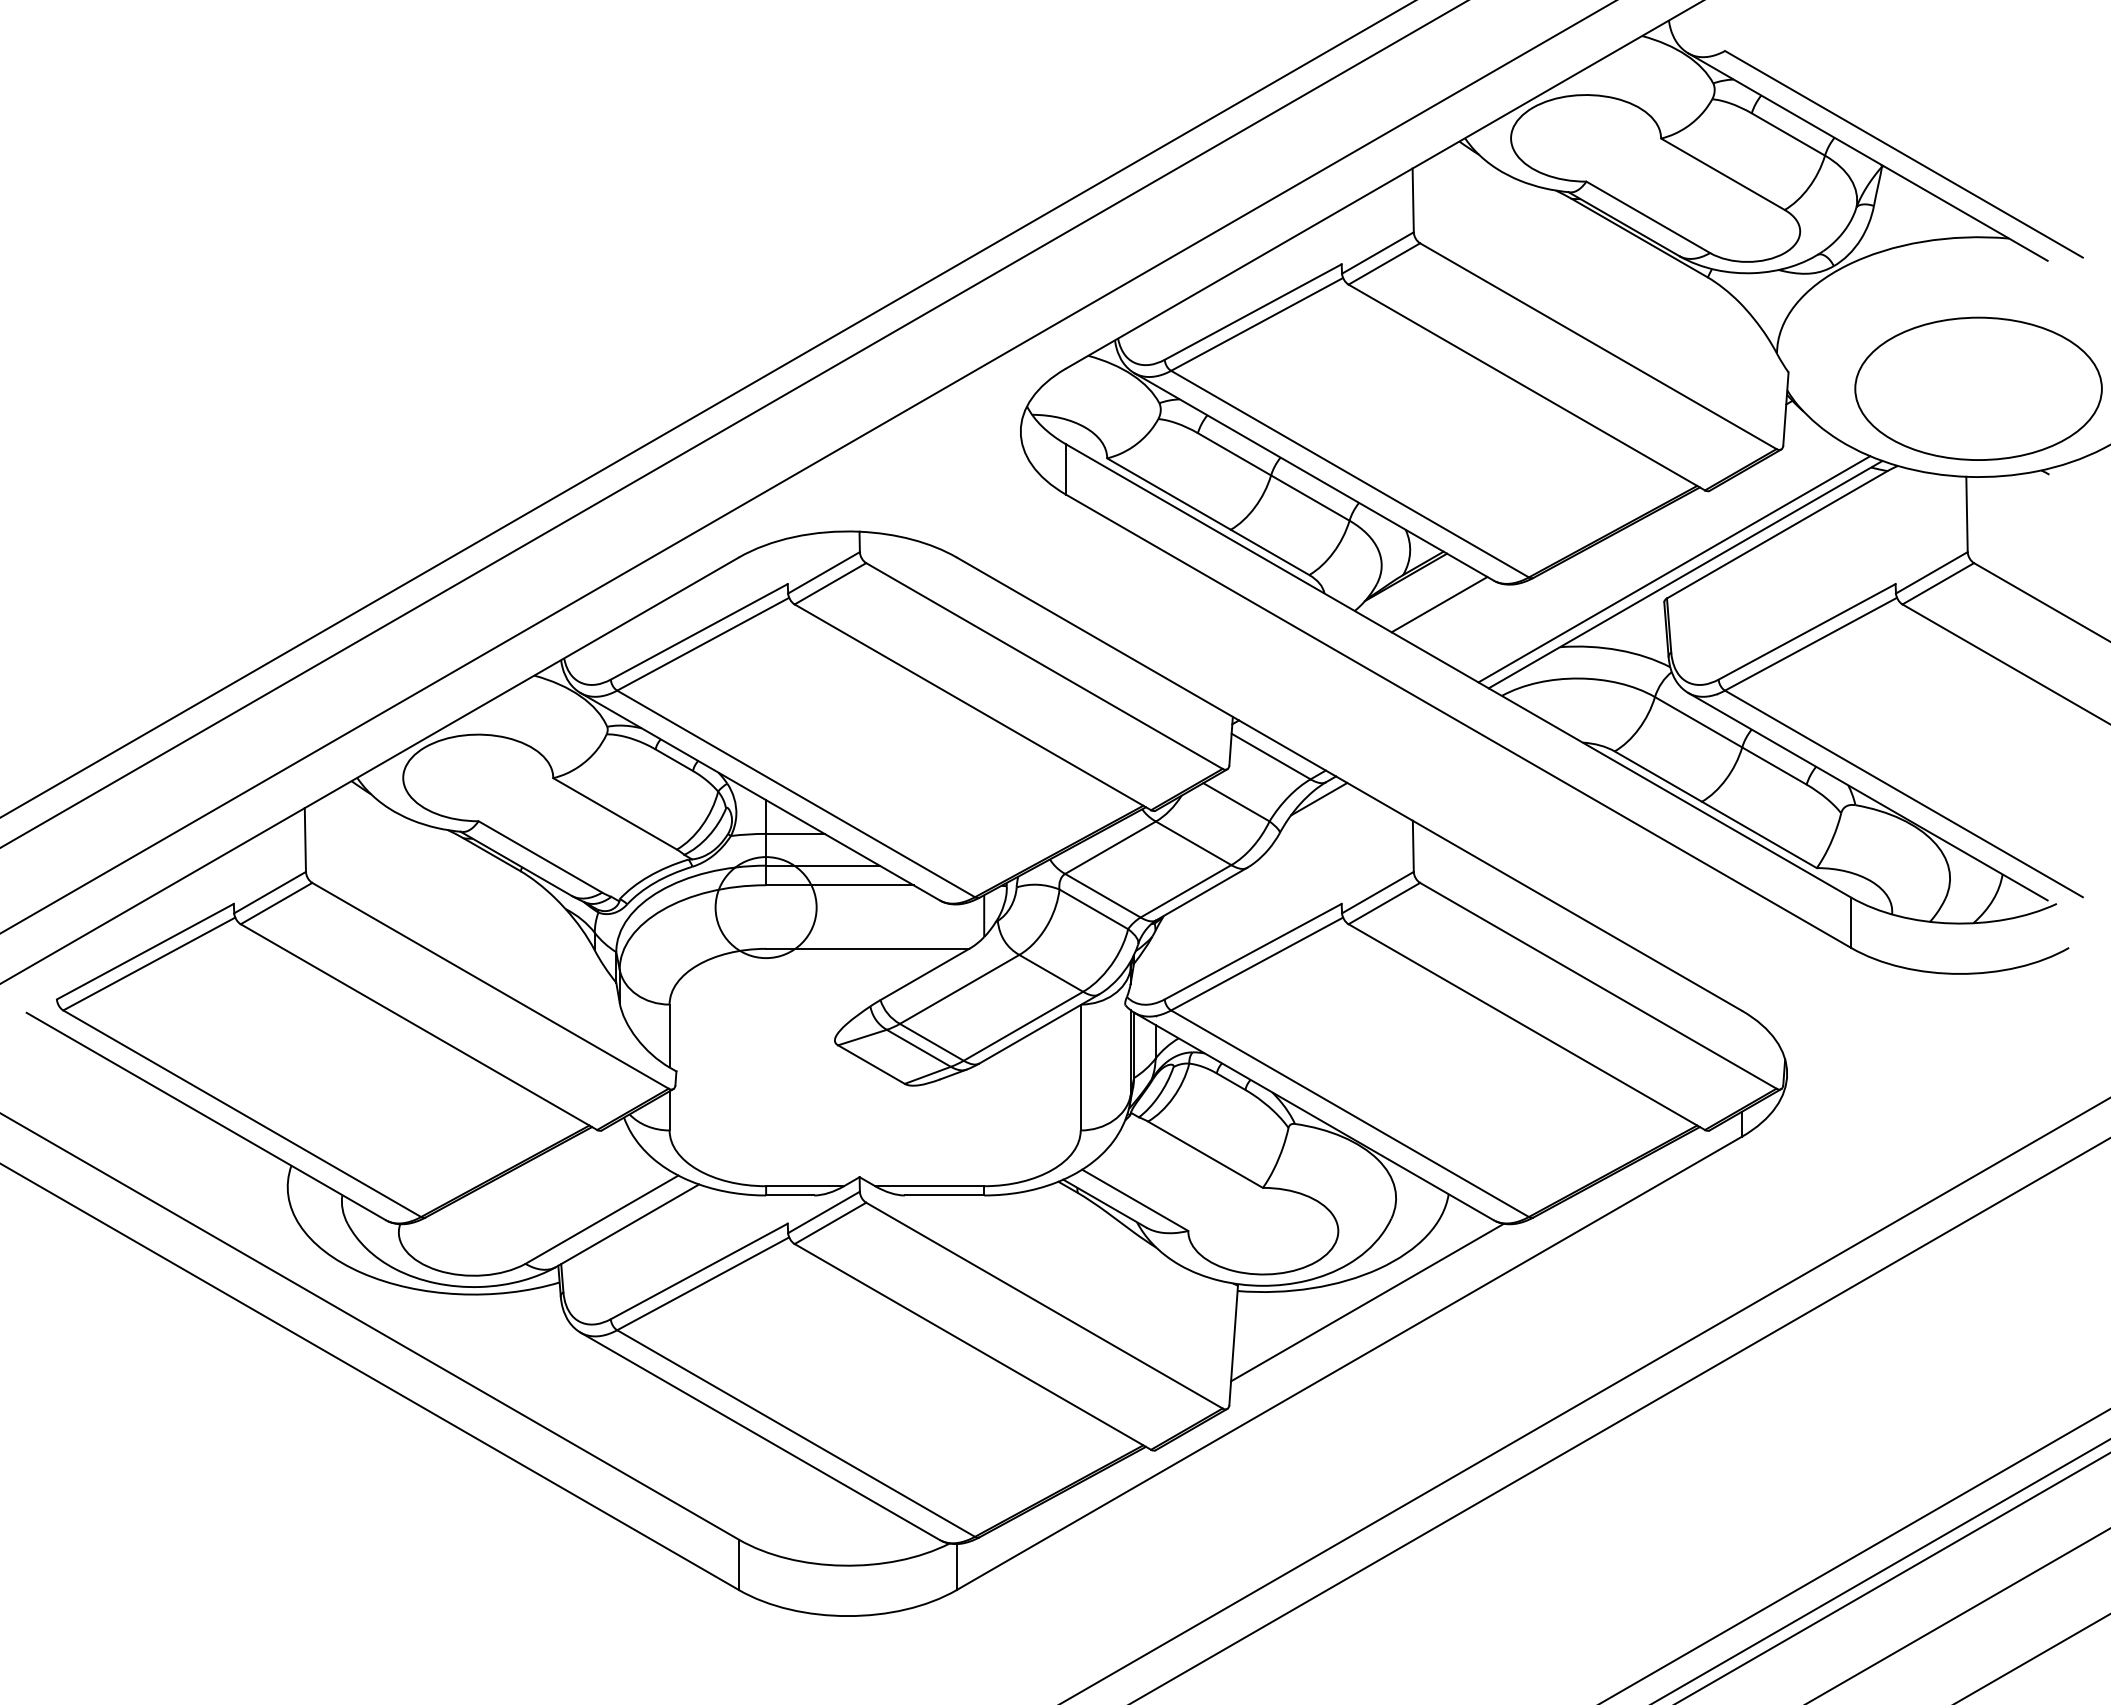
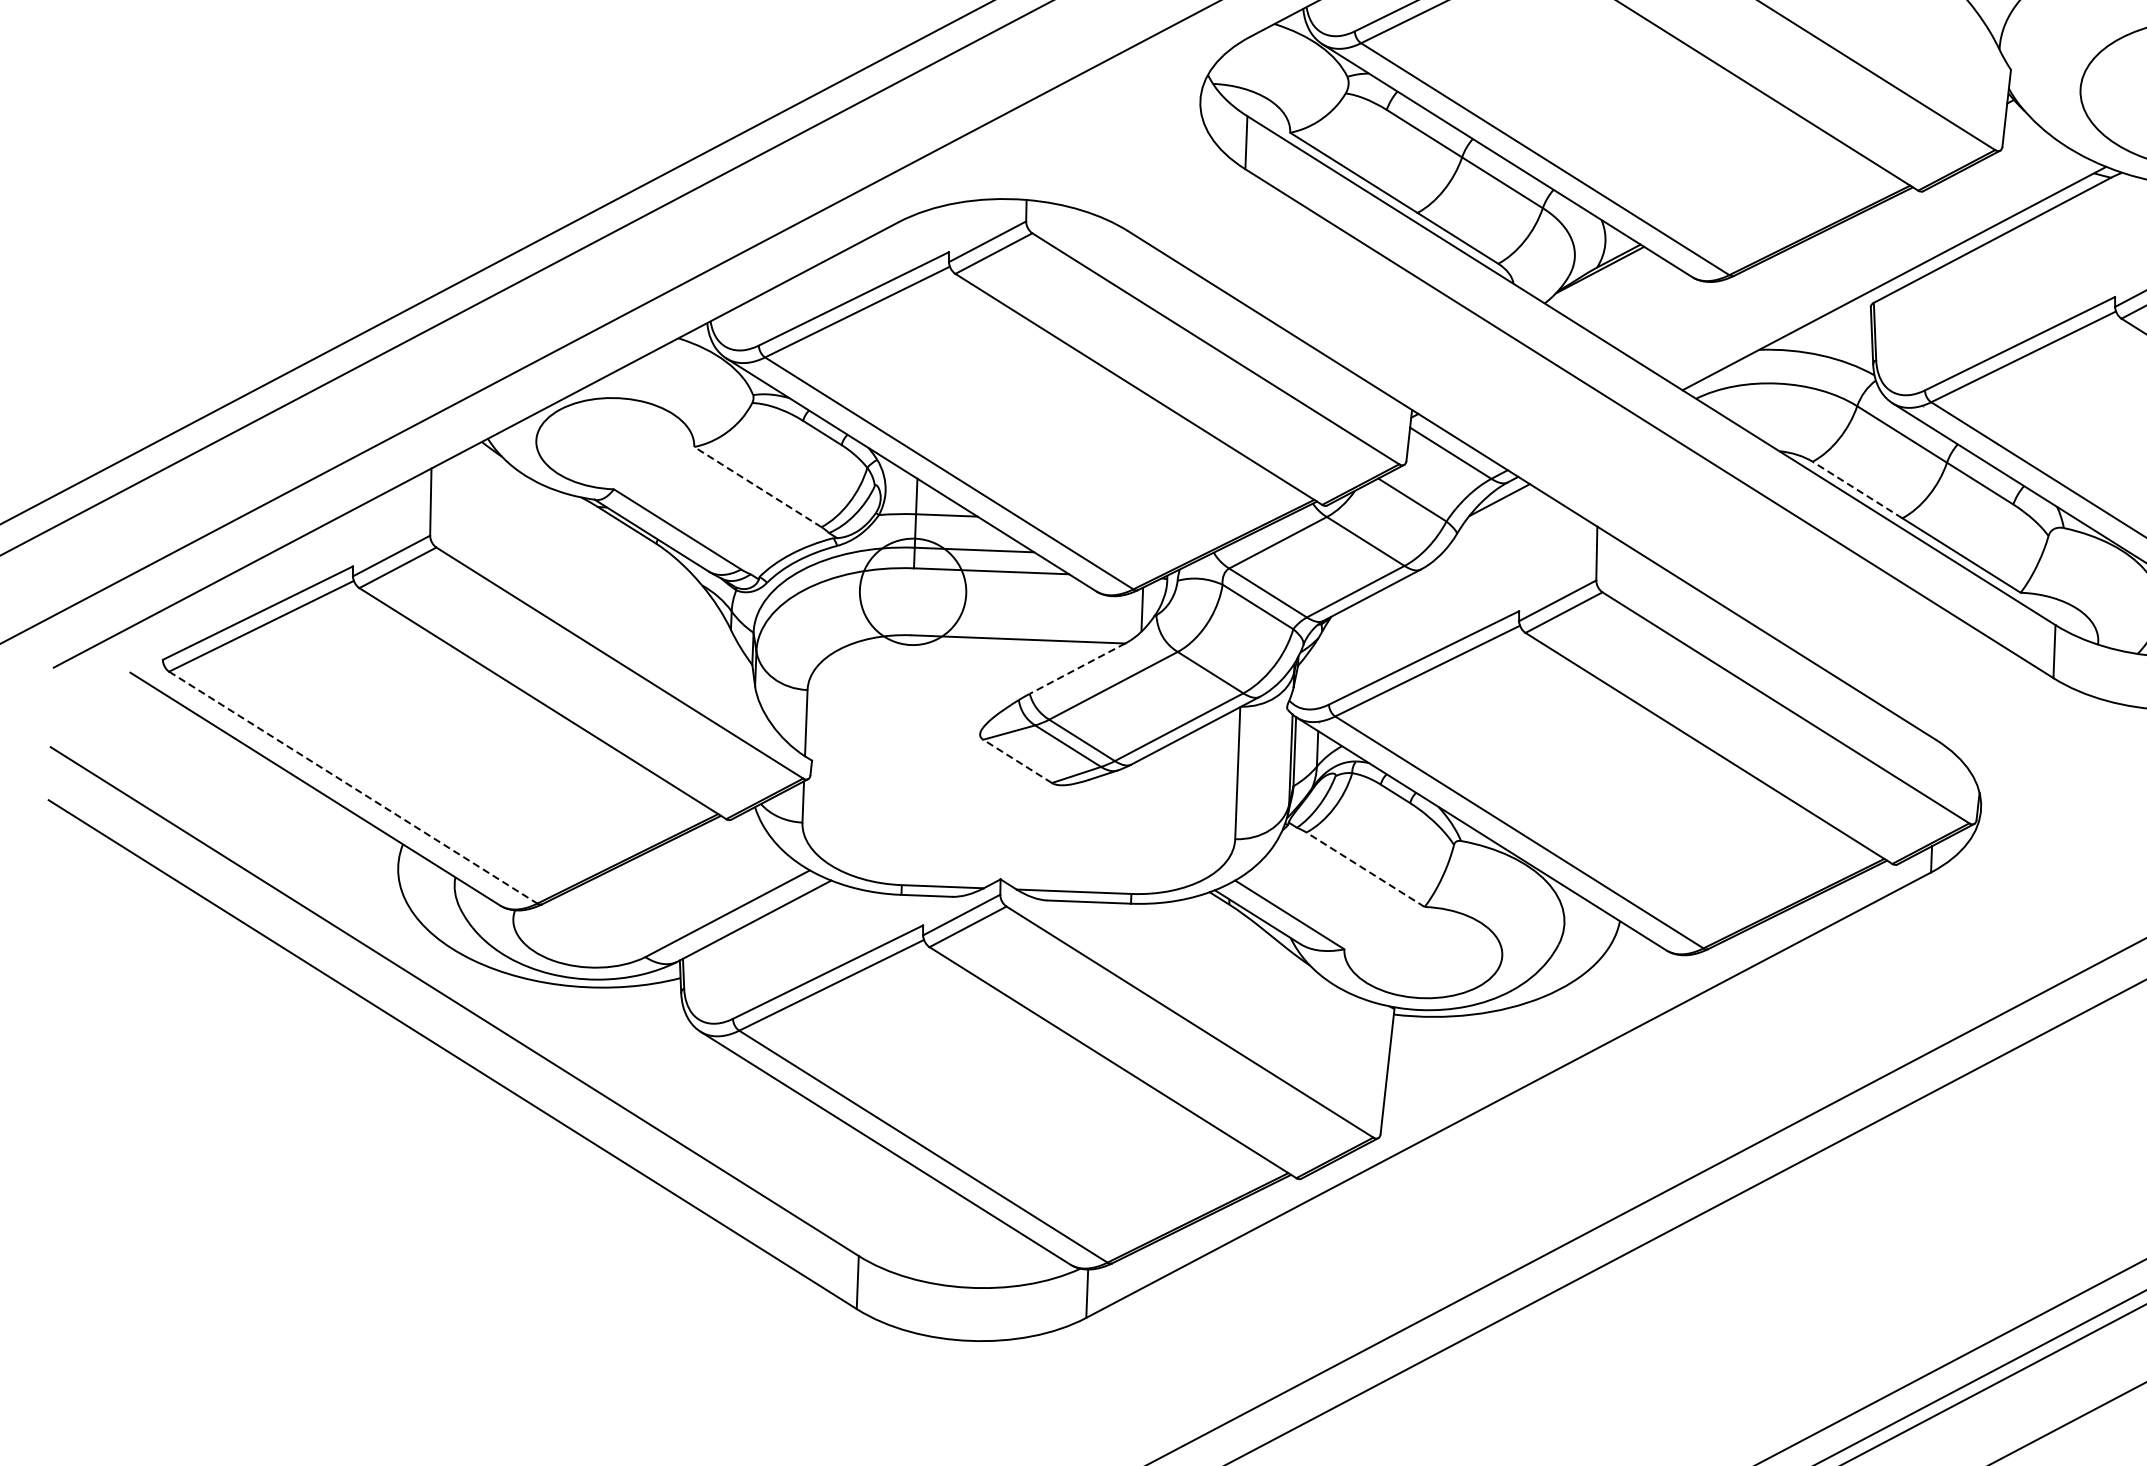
line: (1674, 569) -> (1882, 272), removed
line: (1439, 604) -> (1634, 300), removed
line: (1657, 776) -> (1856, 489), solid -> dashed
line: (614, 813) -> (757, 486), solid -> dashed
line: (924, 974) -> (1077, 668), solid -> dashed
line: (871, 1064) -> (1017, 761), solid -> dashed
line: (242, 1113) -> (353, 787), solid -> dashed
line: (1205, 1154) -> (1365, 869), solid -> dashed
line: (1367, 1302) -> (1530, 1031), removed

